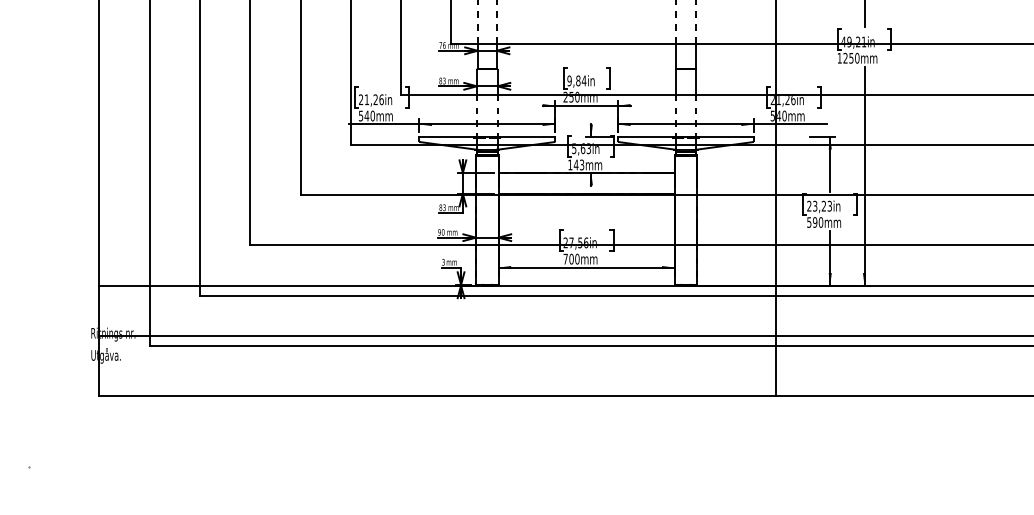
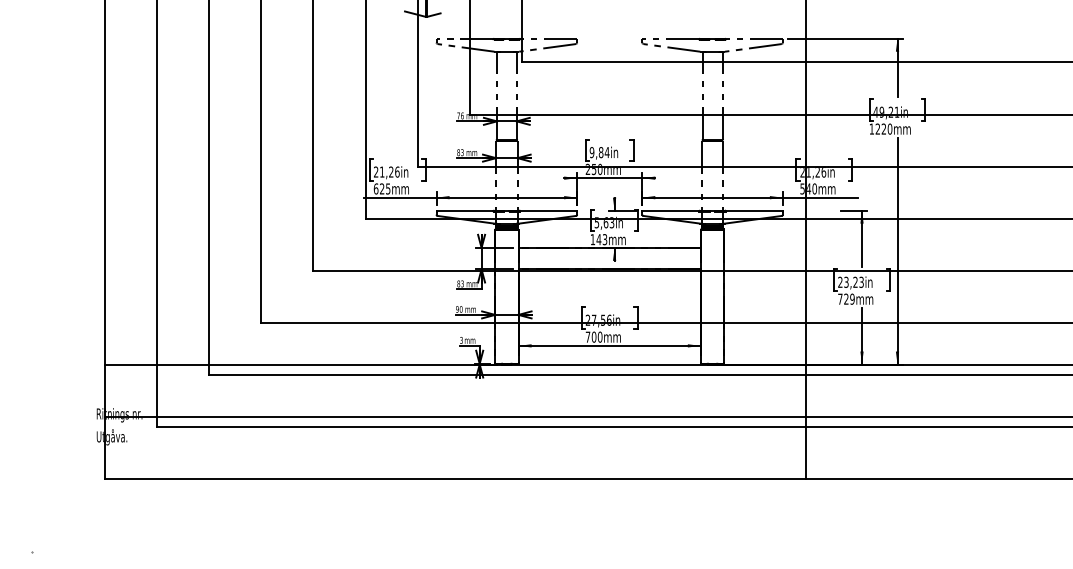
text: (850, 57) -> (883, 128), 1250mm -> 1220mm
text: (366, 115) -> (381, 188), 540mm -> 625mm
text: (815, 221) -> (846, 298), 590mm -> 729mm

